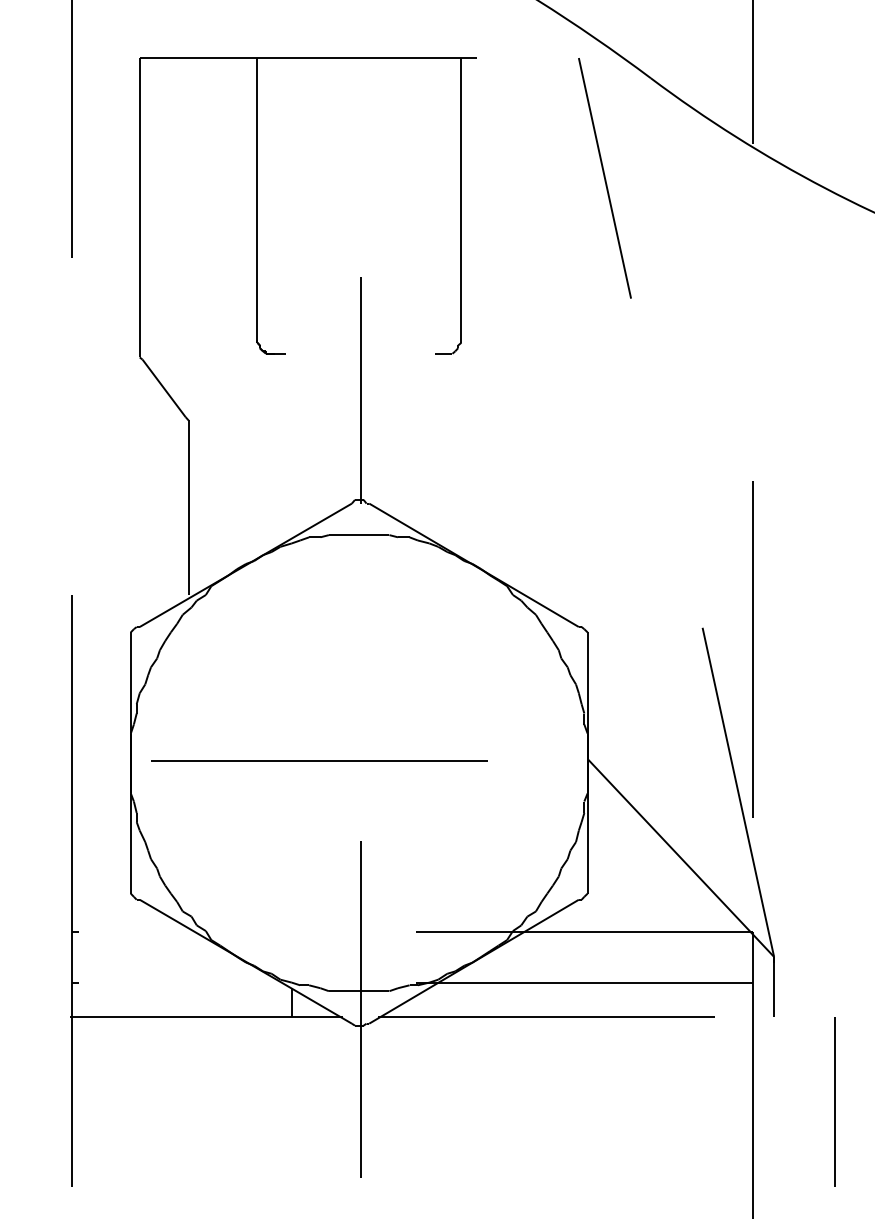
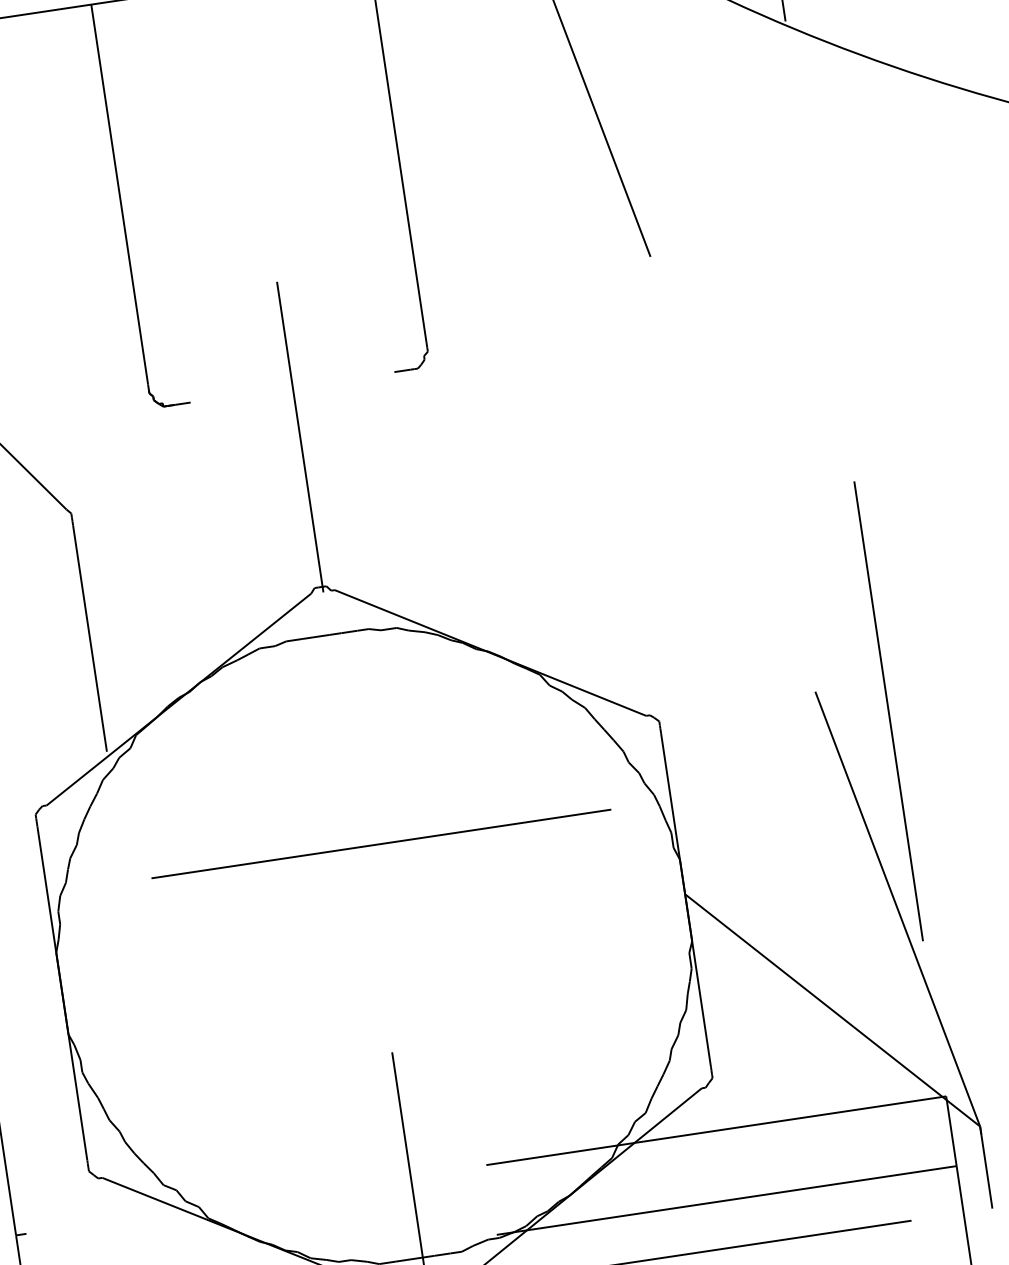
line: (319, 760) -> (381, 842), moved

